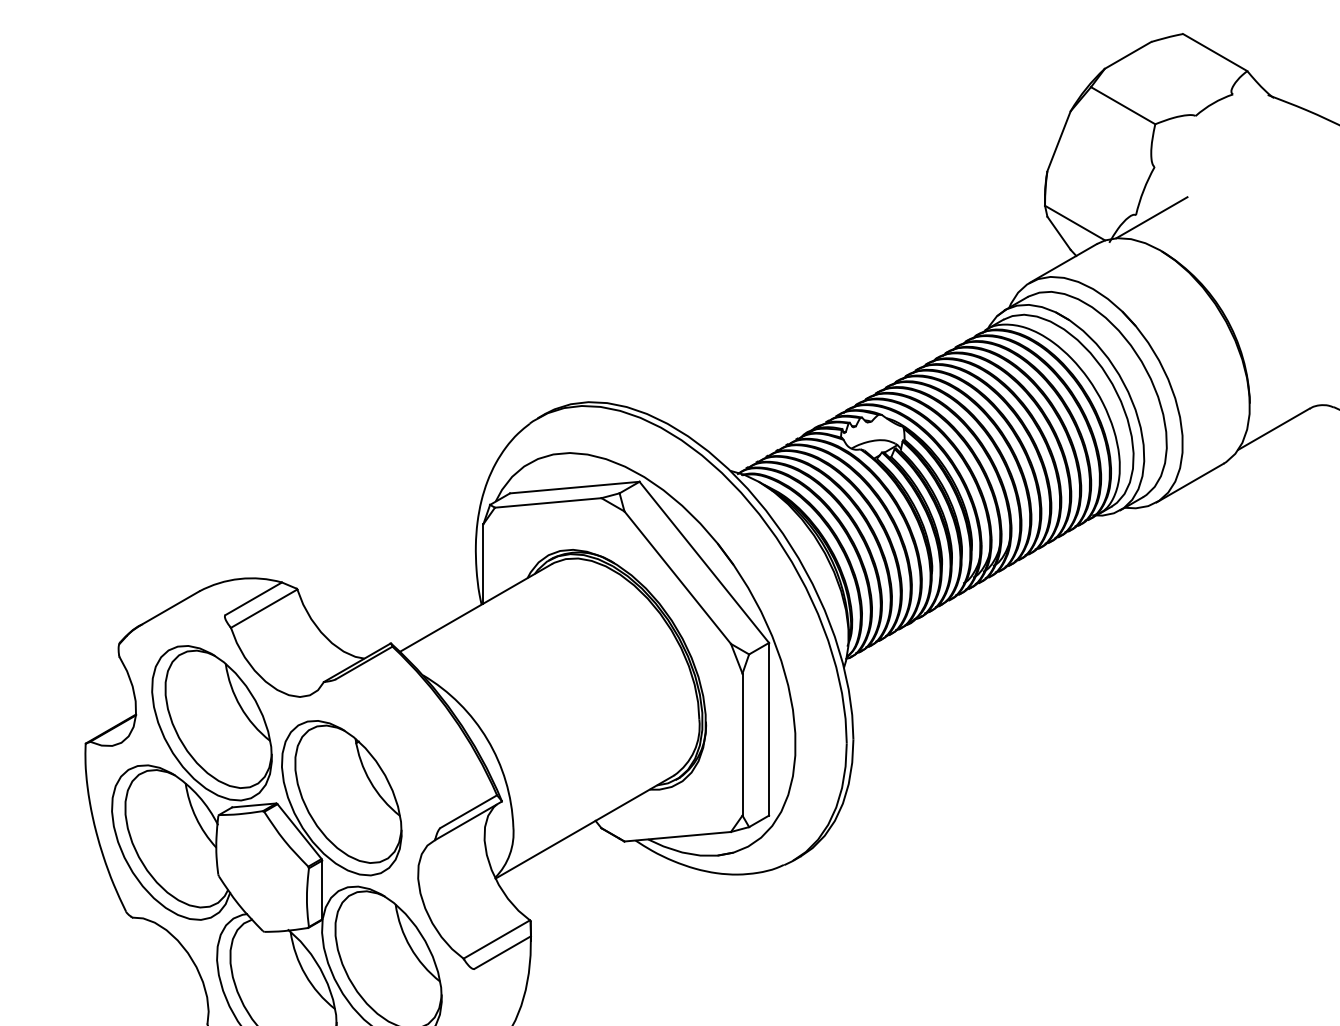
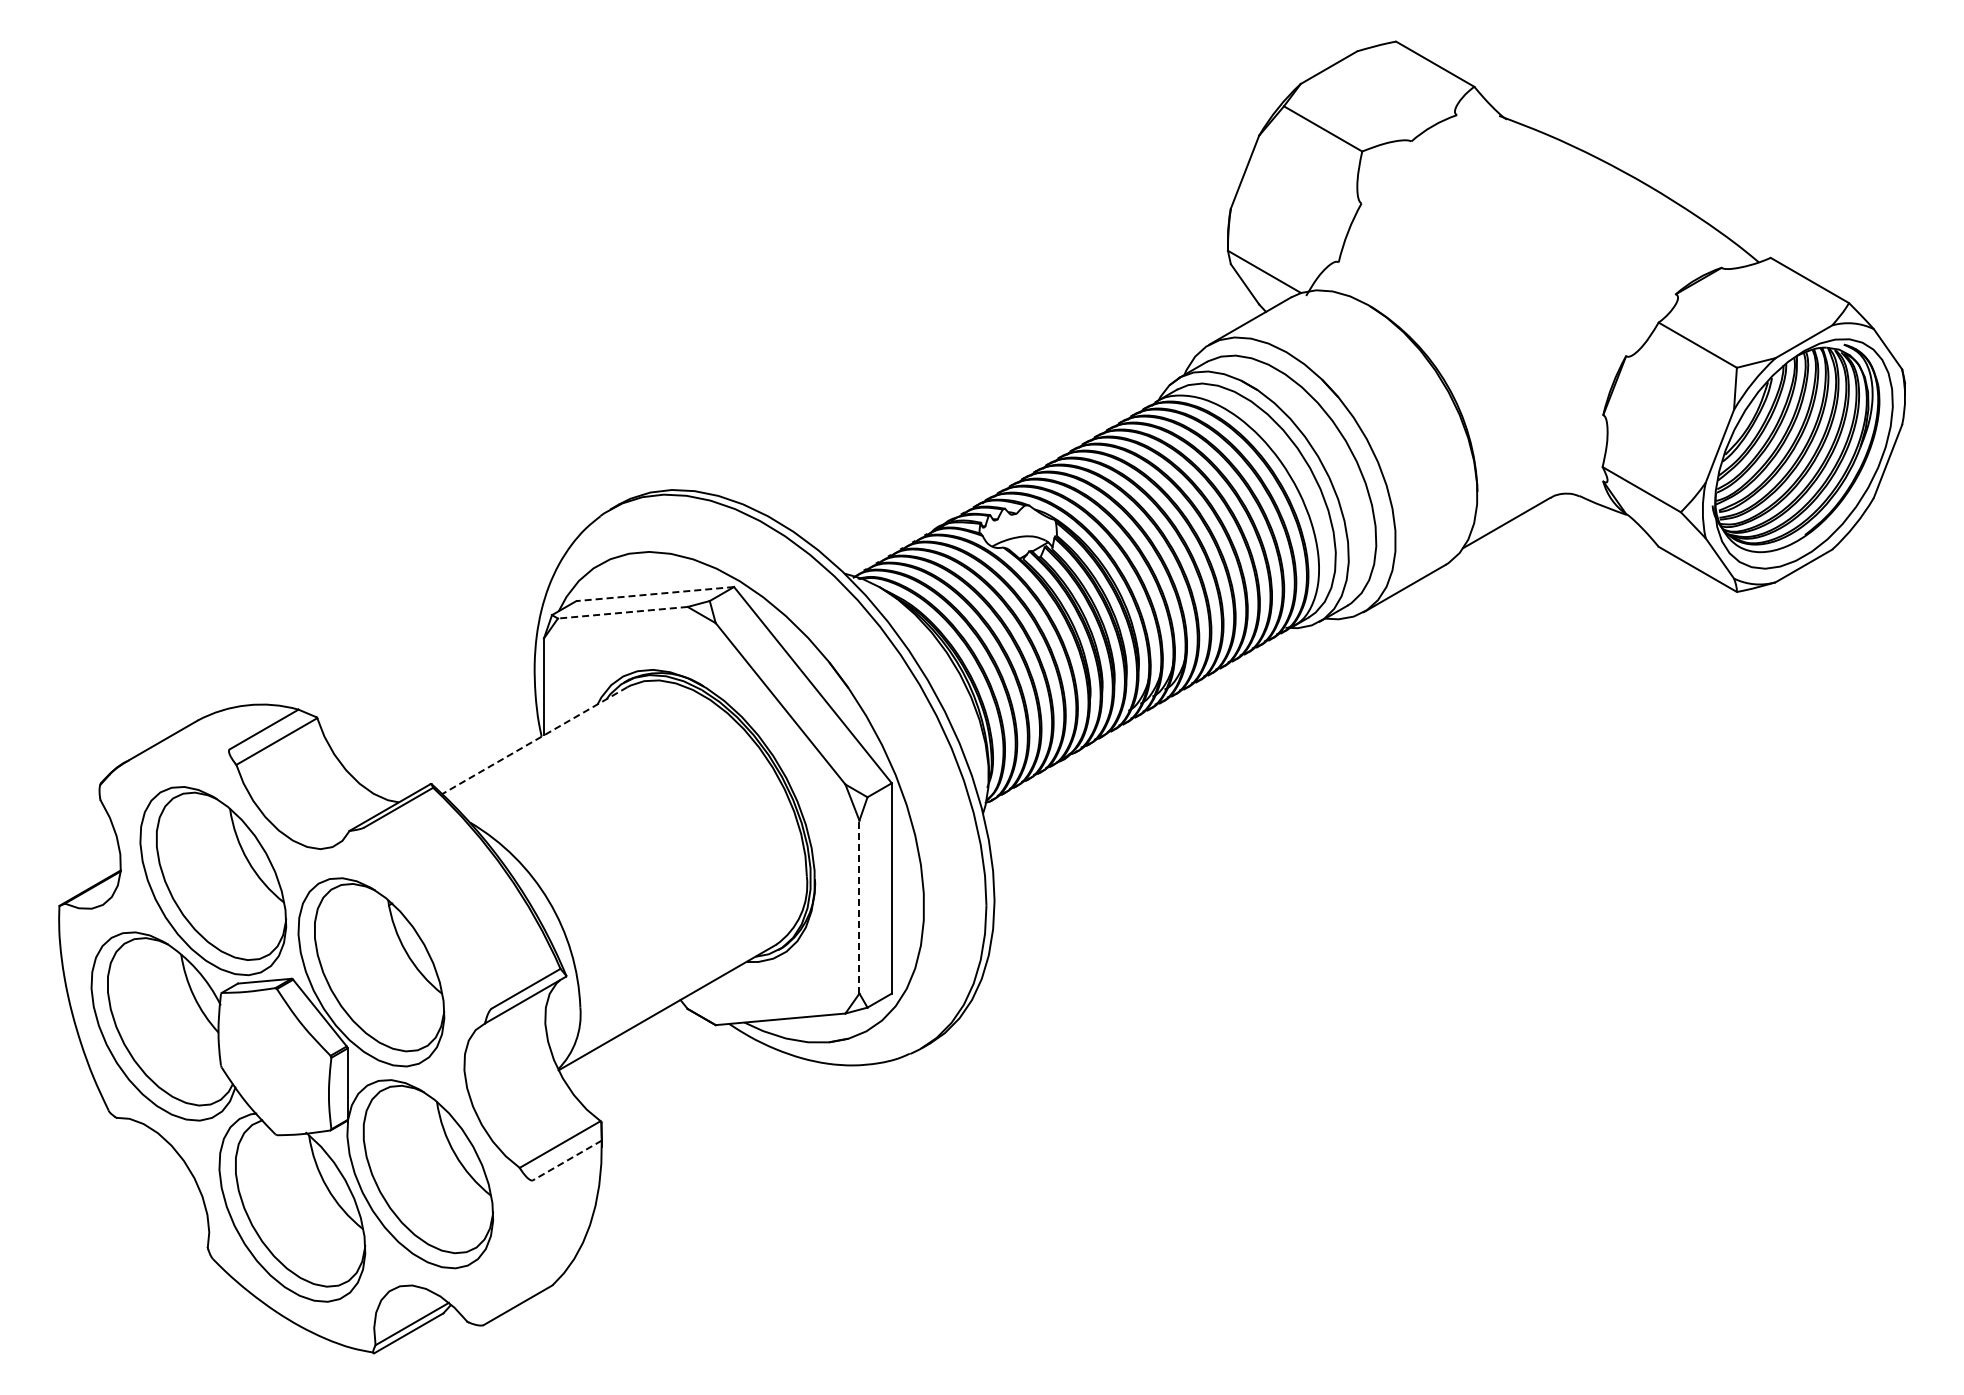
line: (1151, 217) -> (1357, 265), removed
line: (574, 487) -> (654, 594), solid -> dashed
line: (547, 502) -> (622, 612), solid -> dashed
line: (475, 607) -> (534, 740), solid -> dashed
line: (742, 744) -> (859, 906), solid -> dashed
line: (502, 952) -> (567, 1160), solid -> dashed

